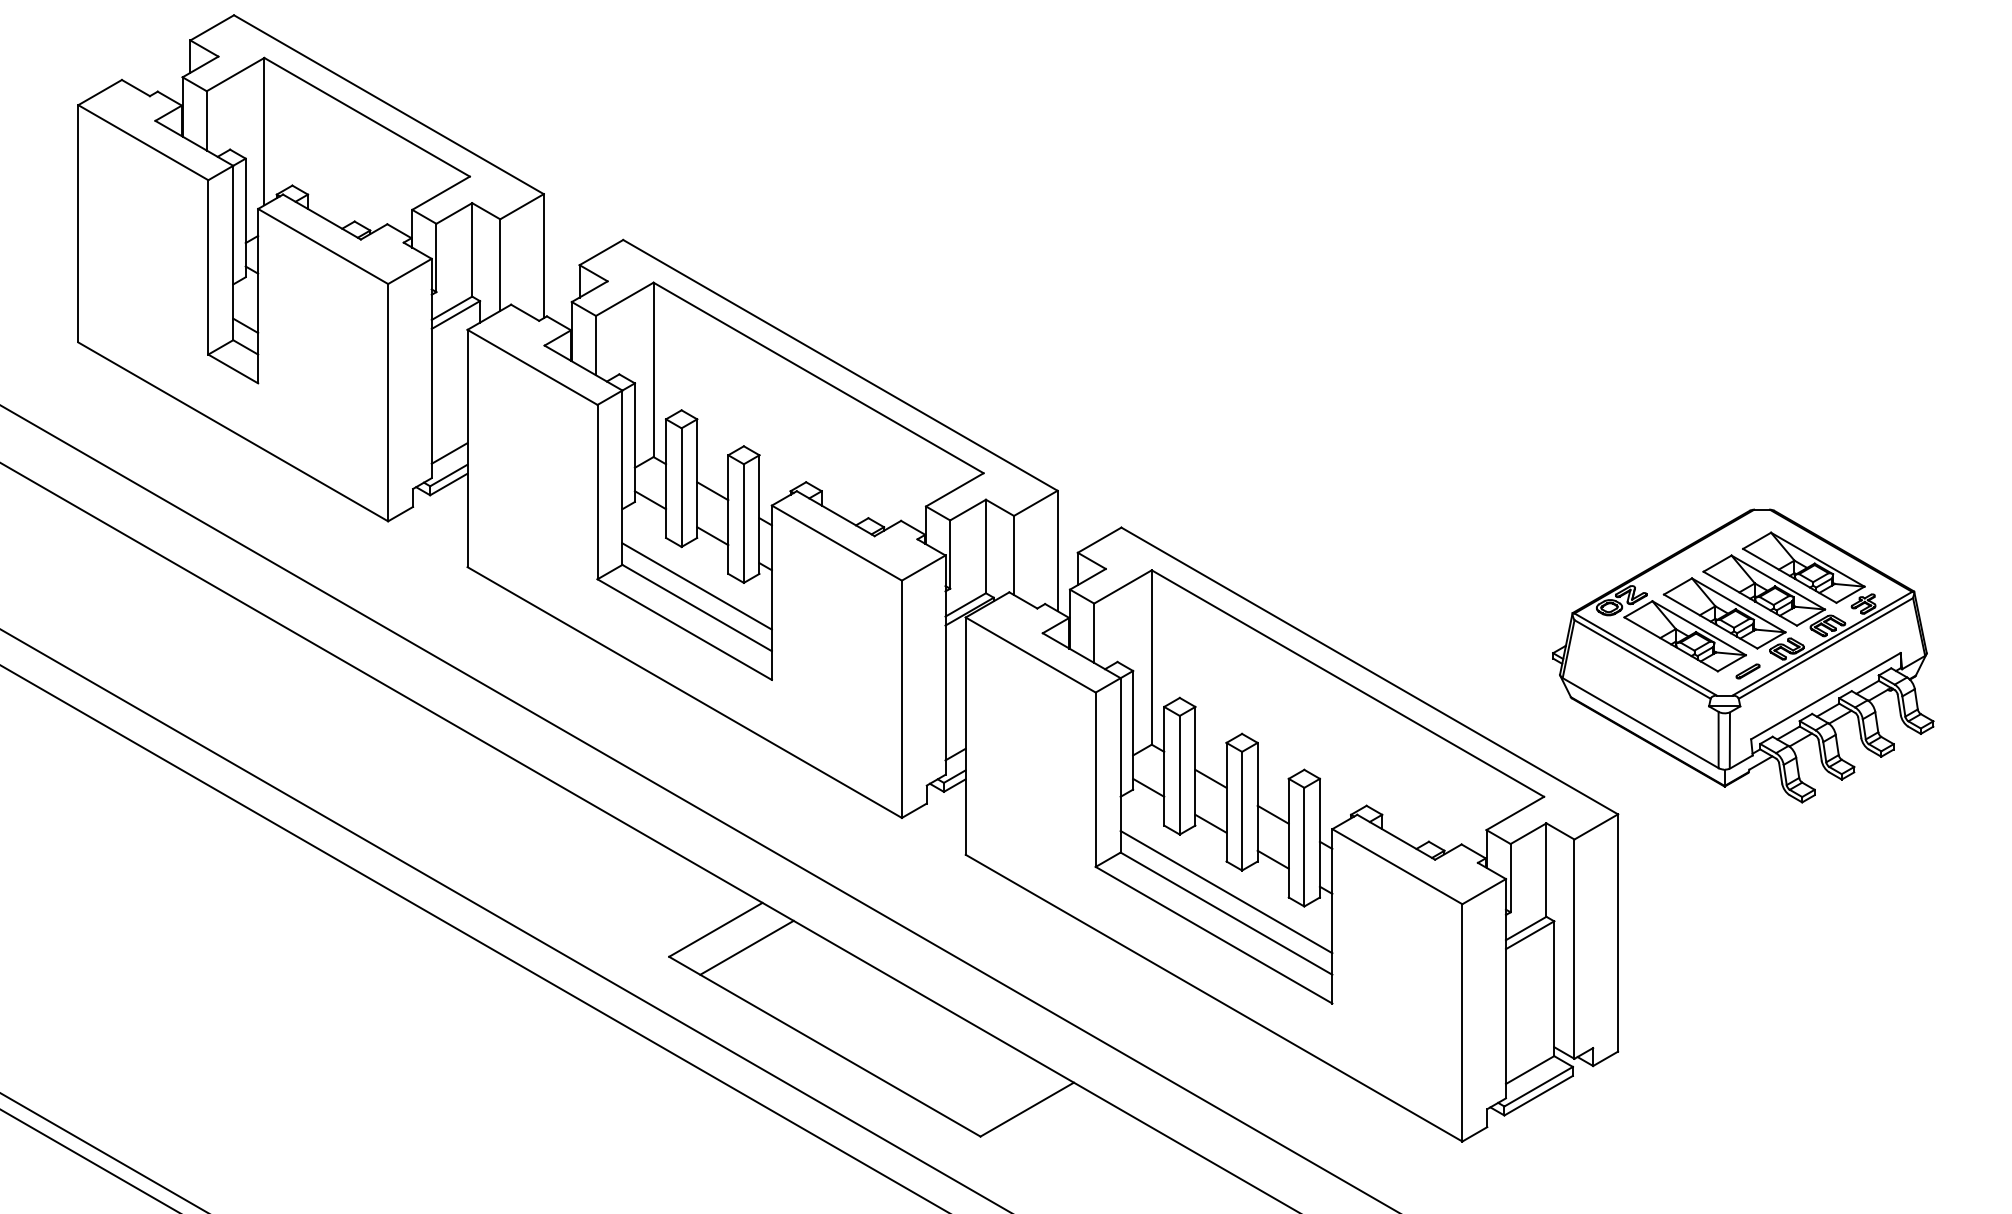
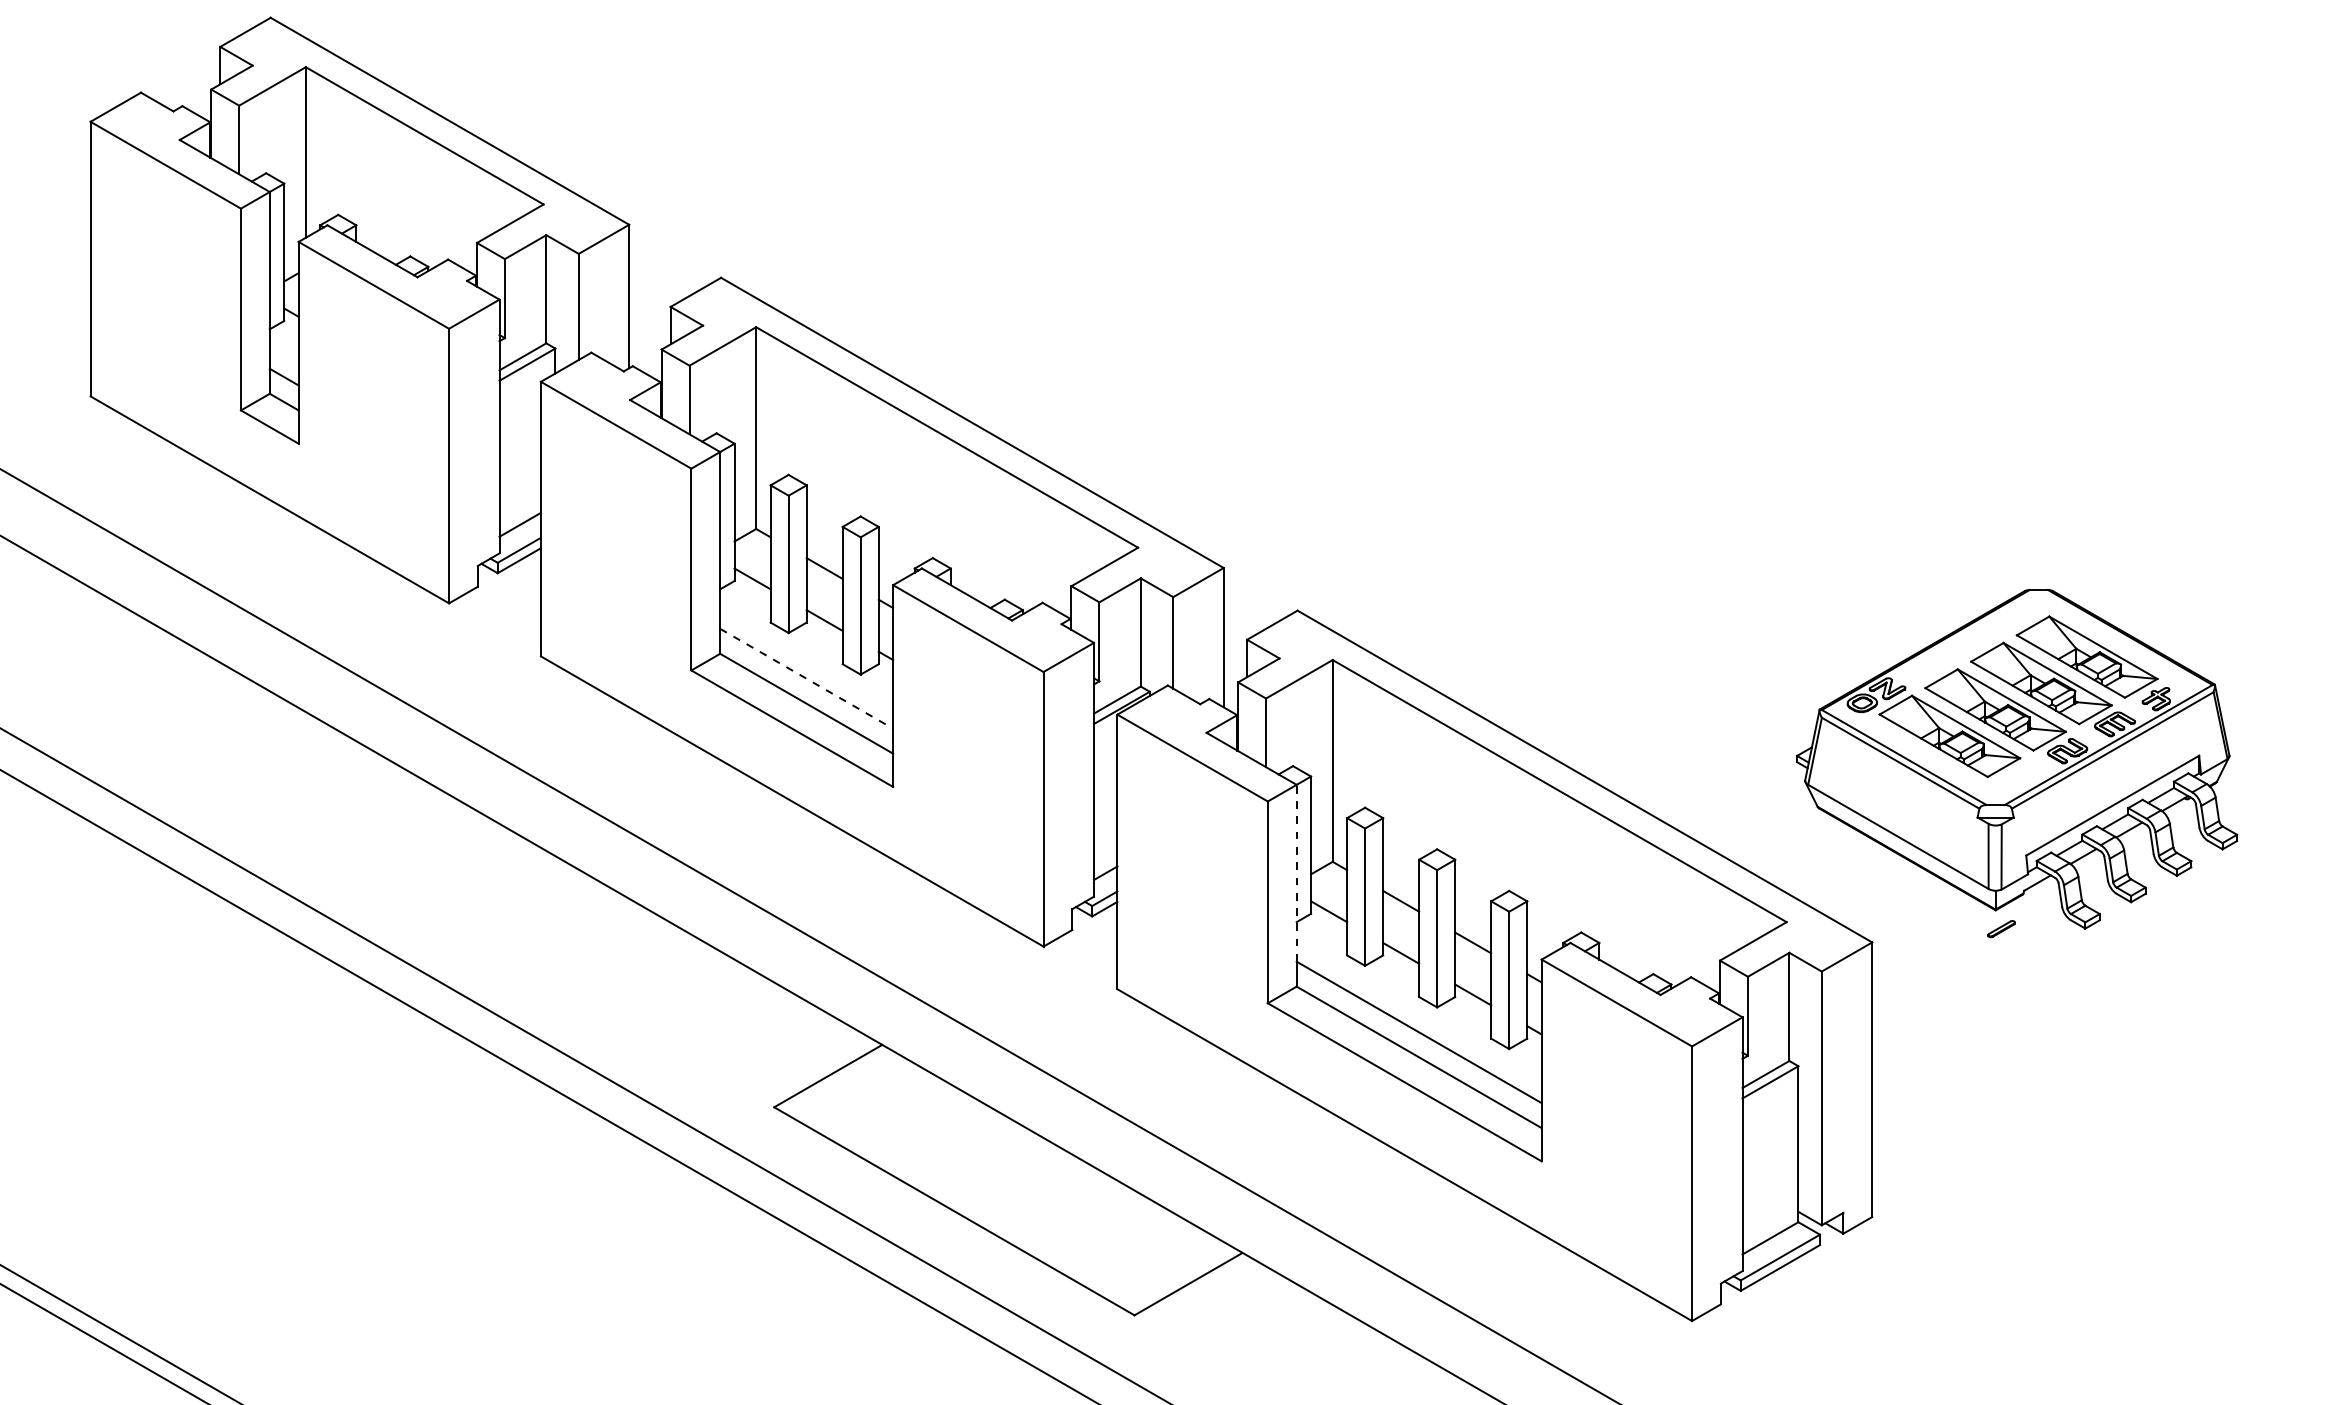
line: (697, 586) -> (806, 678), solid -> dashed
part: (1747, 671) -> (2001, 929), moved
line: (1120, 753) -> (1296, 872), solid -> dashed
line: (747, 947) -> (864, 1096), removed

